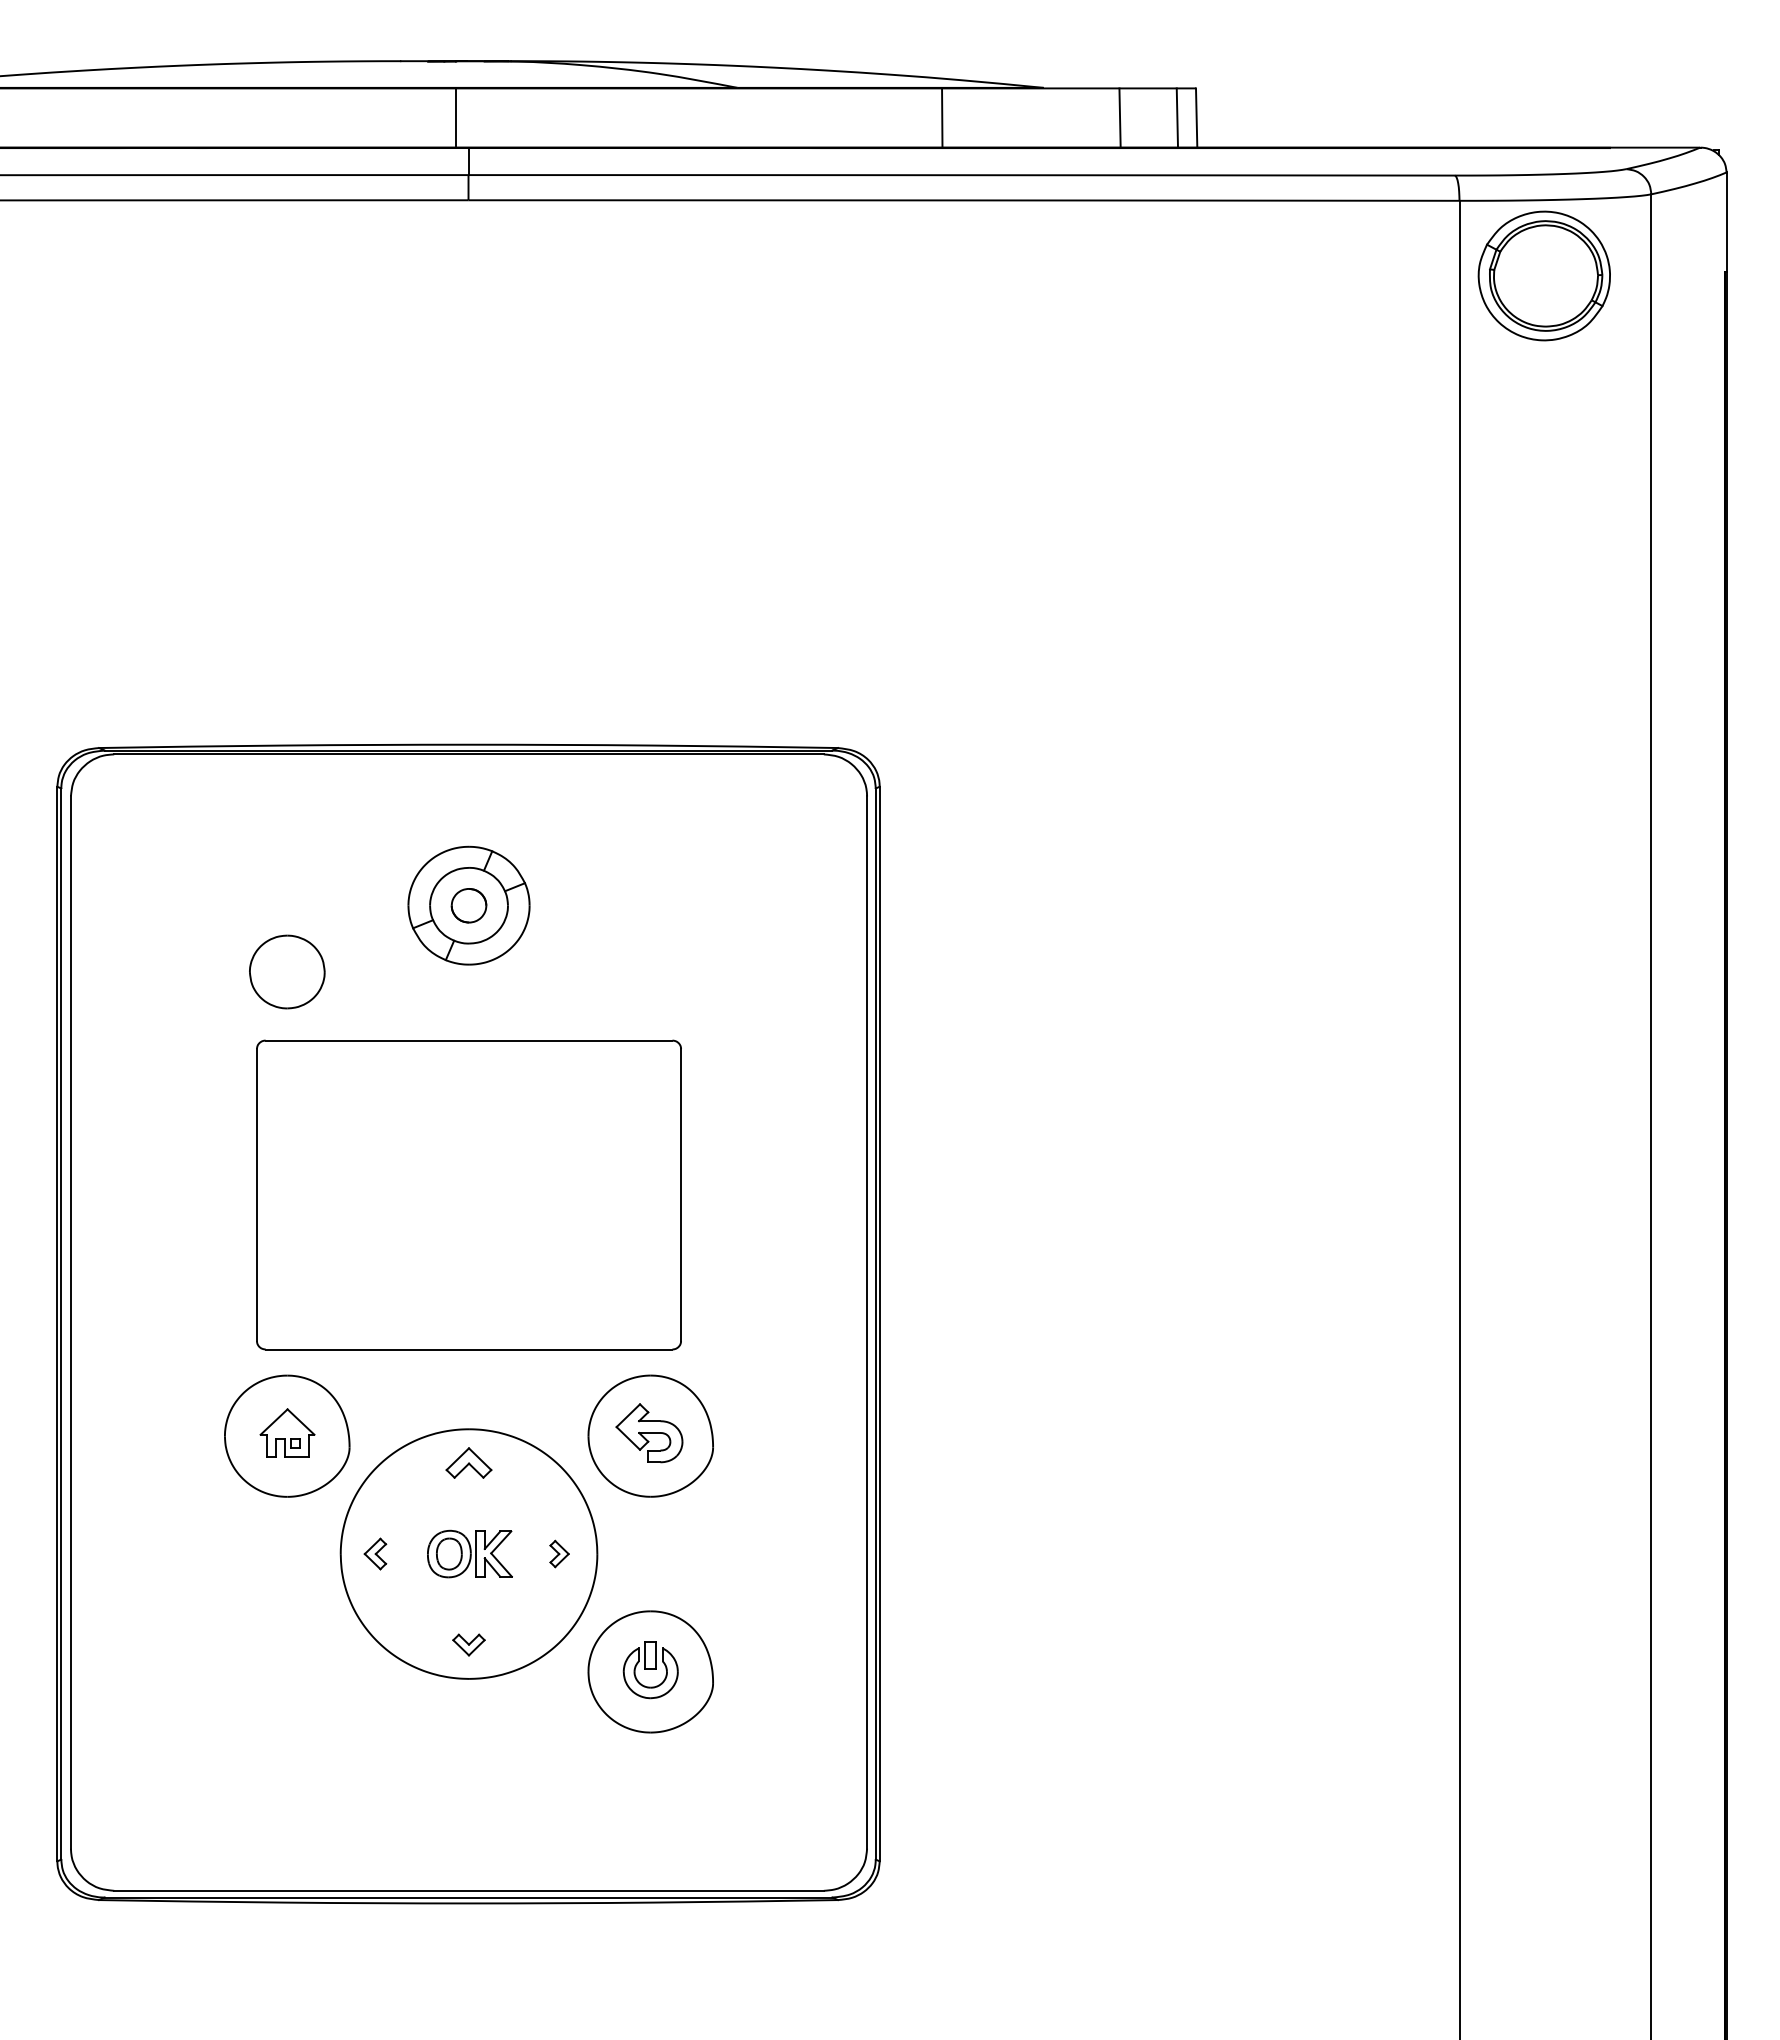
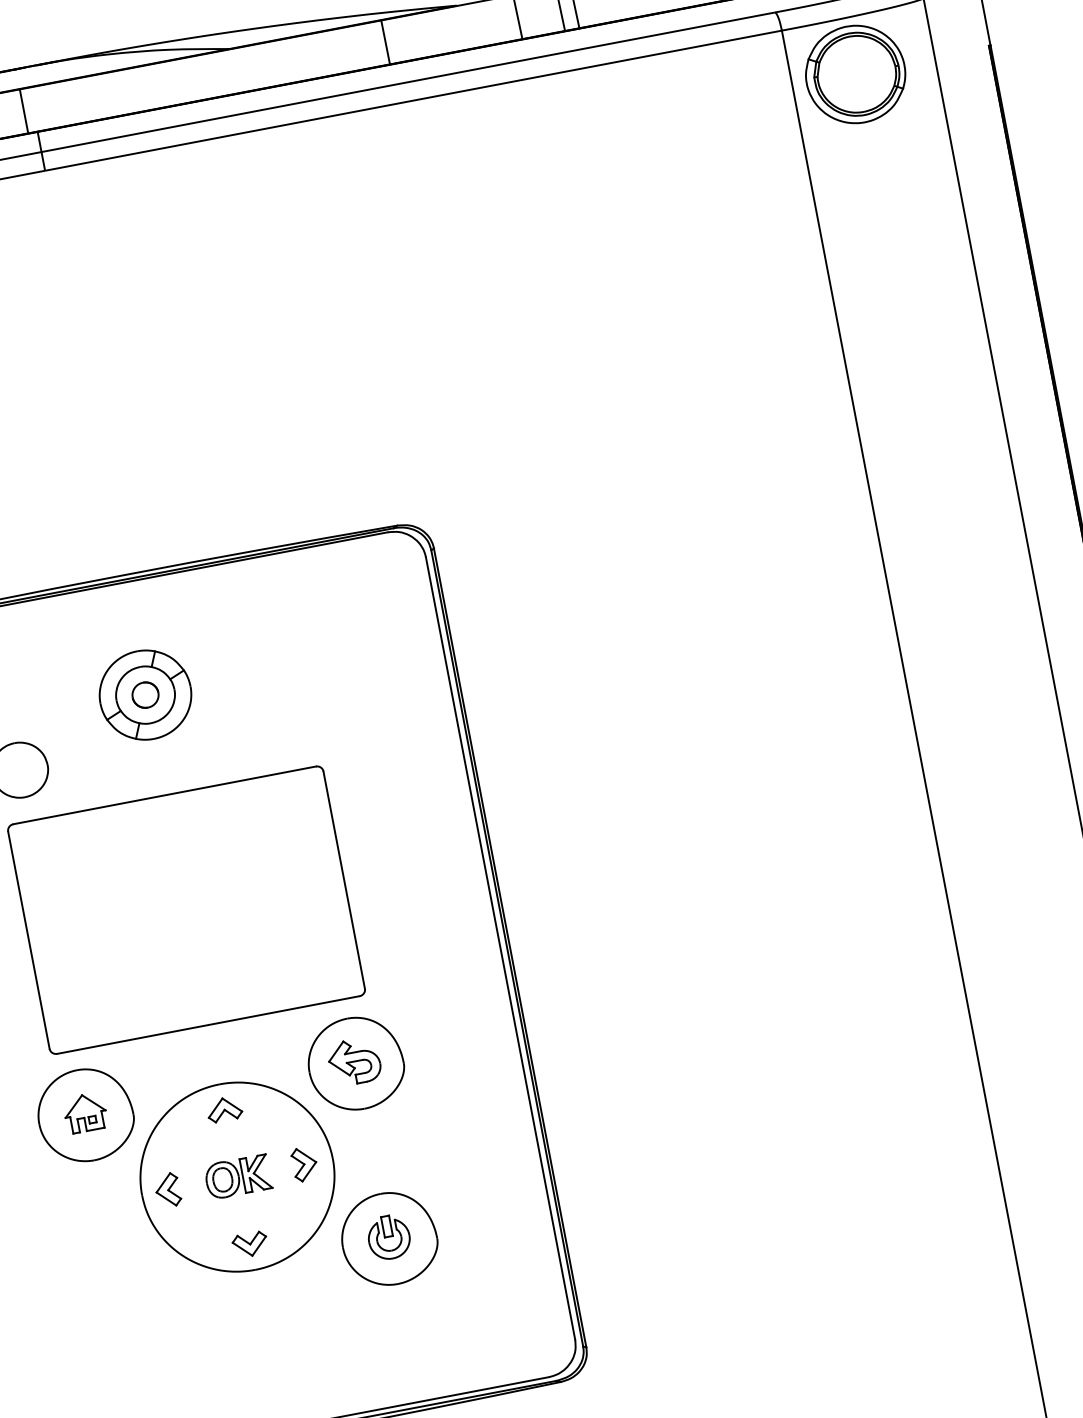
part: (375, 1553) -> (167, 1189), size x1.43
part: (559, 1553) -> (304, 1163), size x1.67
part: (468, 1644) -> (249, 1244), size x1.43

